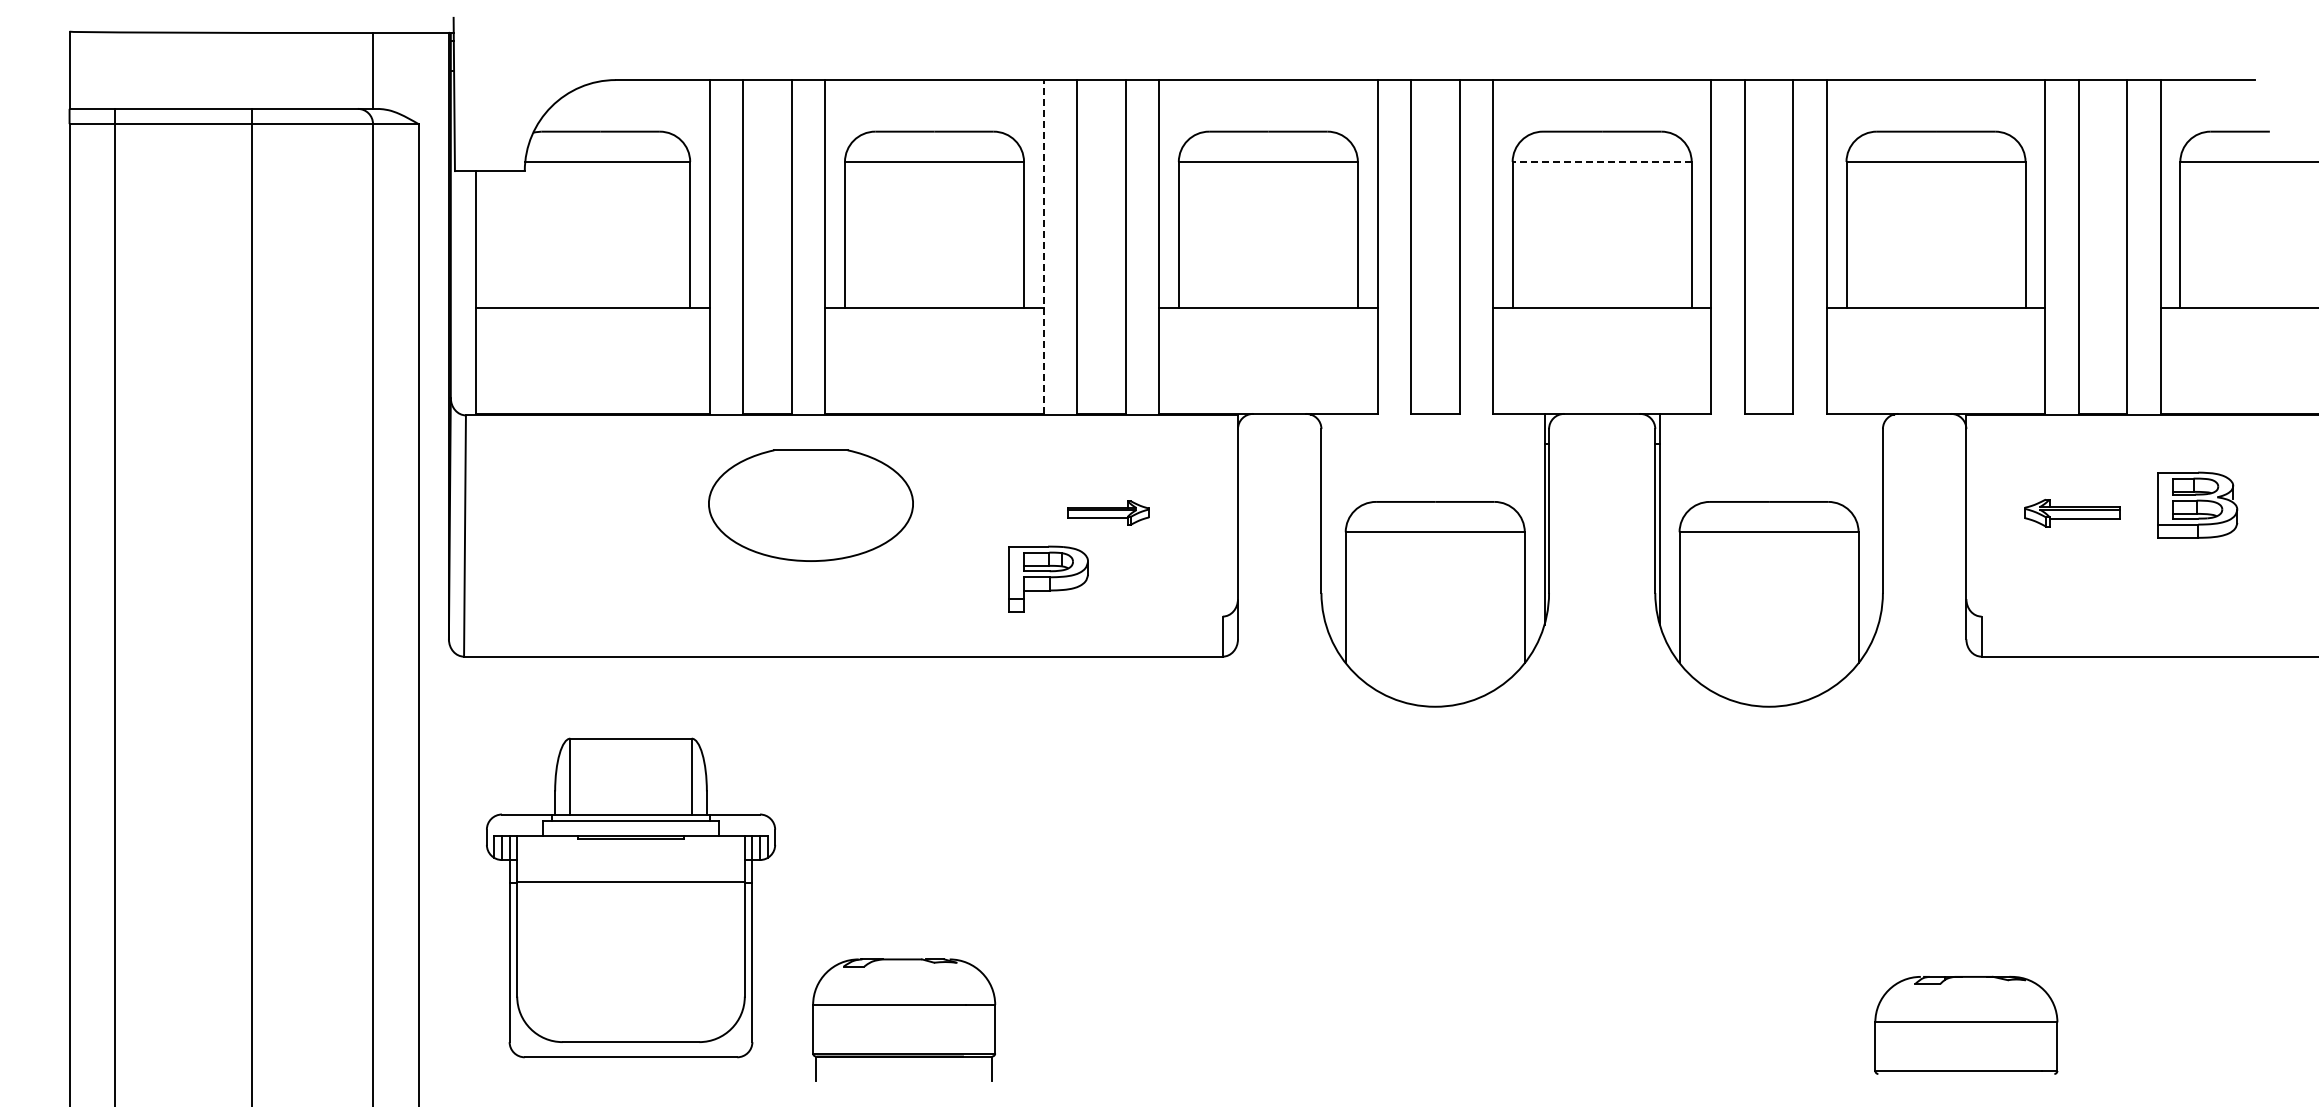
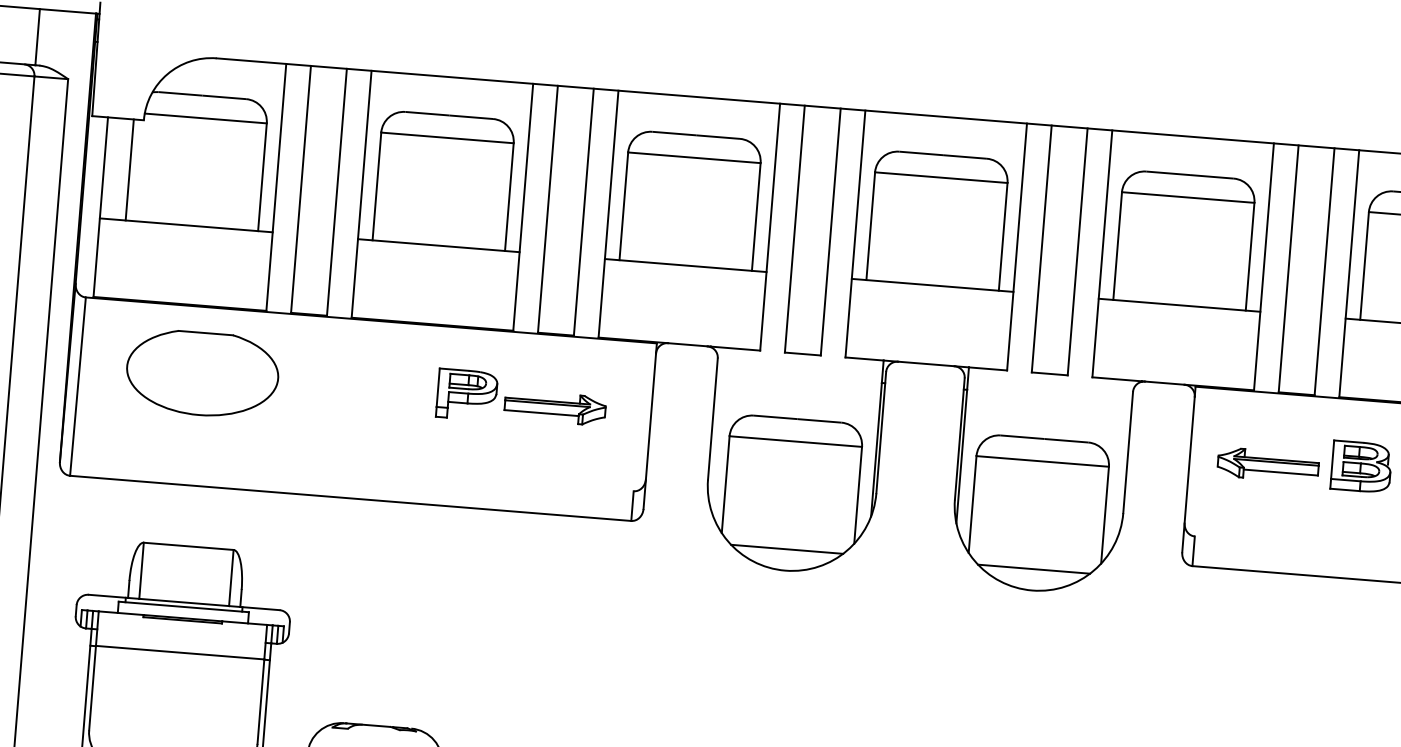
line: (1602, 162) -> (941, 178), dashed -> solid
line: (511, 239) -> (130, 170), added
line: (1043, 246) -> (523, 206), dashed -> solid
part: (810, 505) -> (202, 373), moved
part: (1108, 512) -> (555, 407), size x1.67
part: (2072, 512) -> (1268, 464), size x1.43
part: (1048, 578) -> (467, 394), moved
line: (1434, 677) -> (786, 548), added
line: (1768, 677) -> (1033, 568), added

